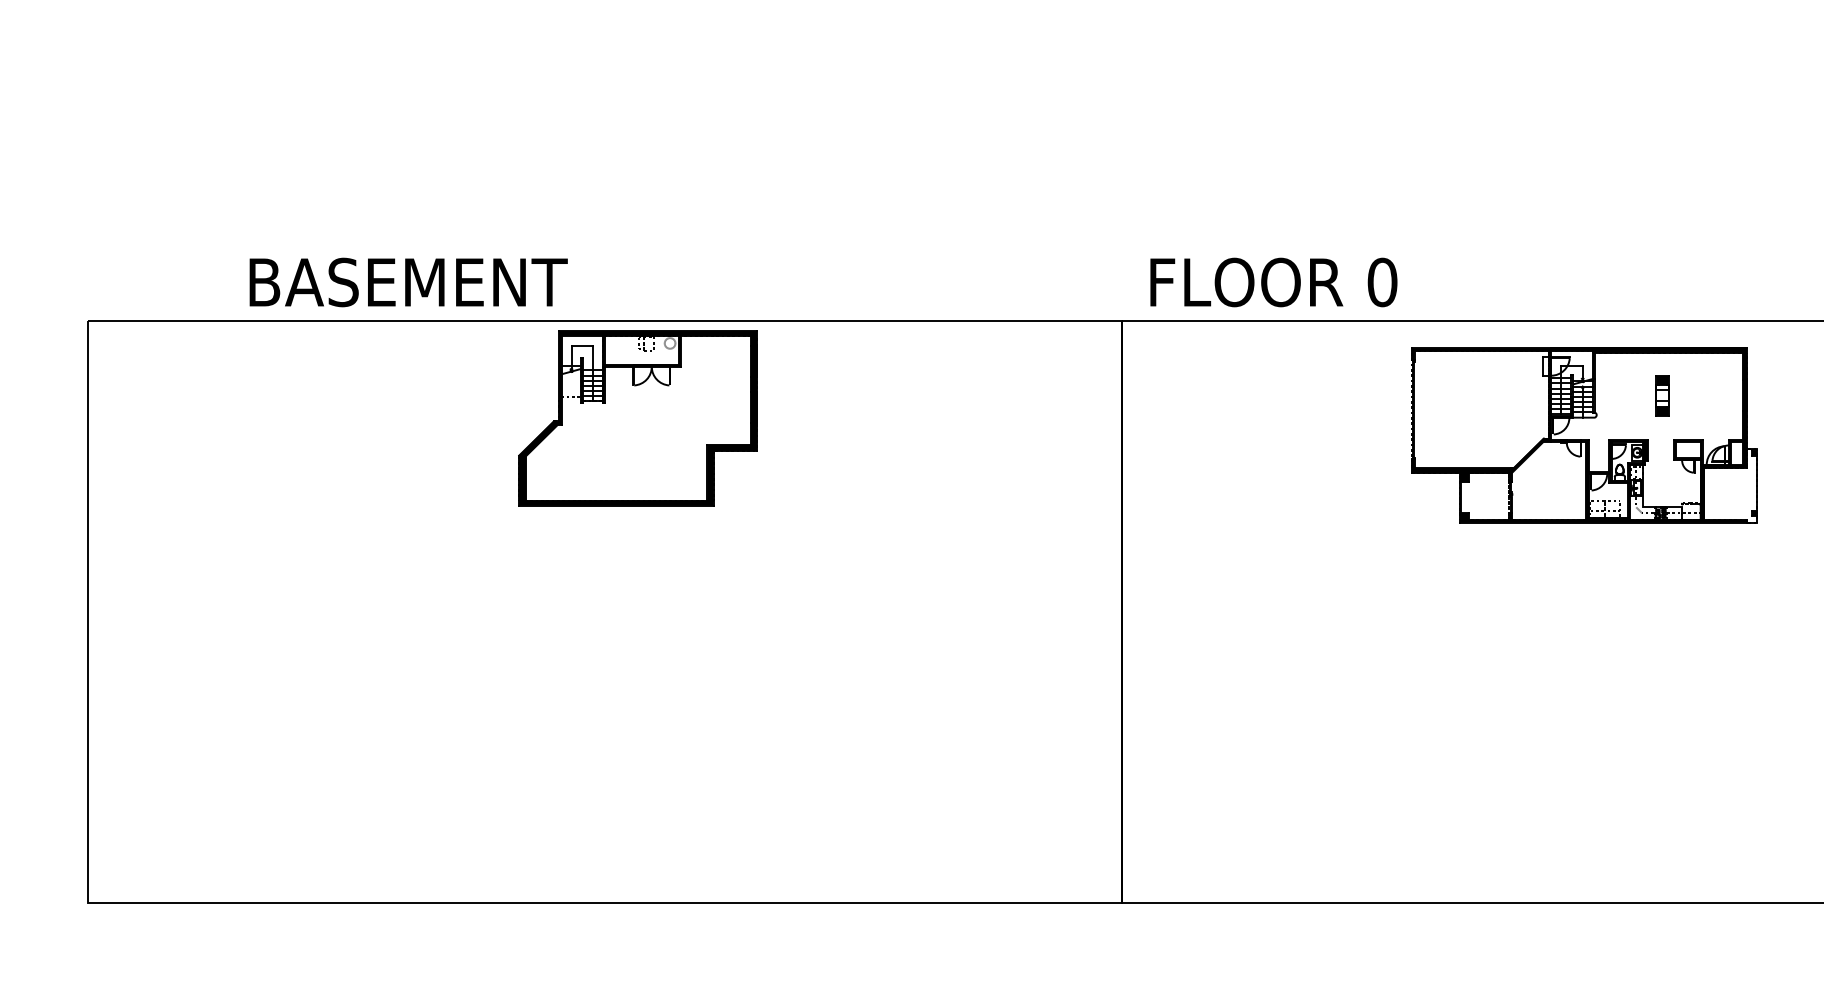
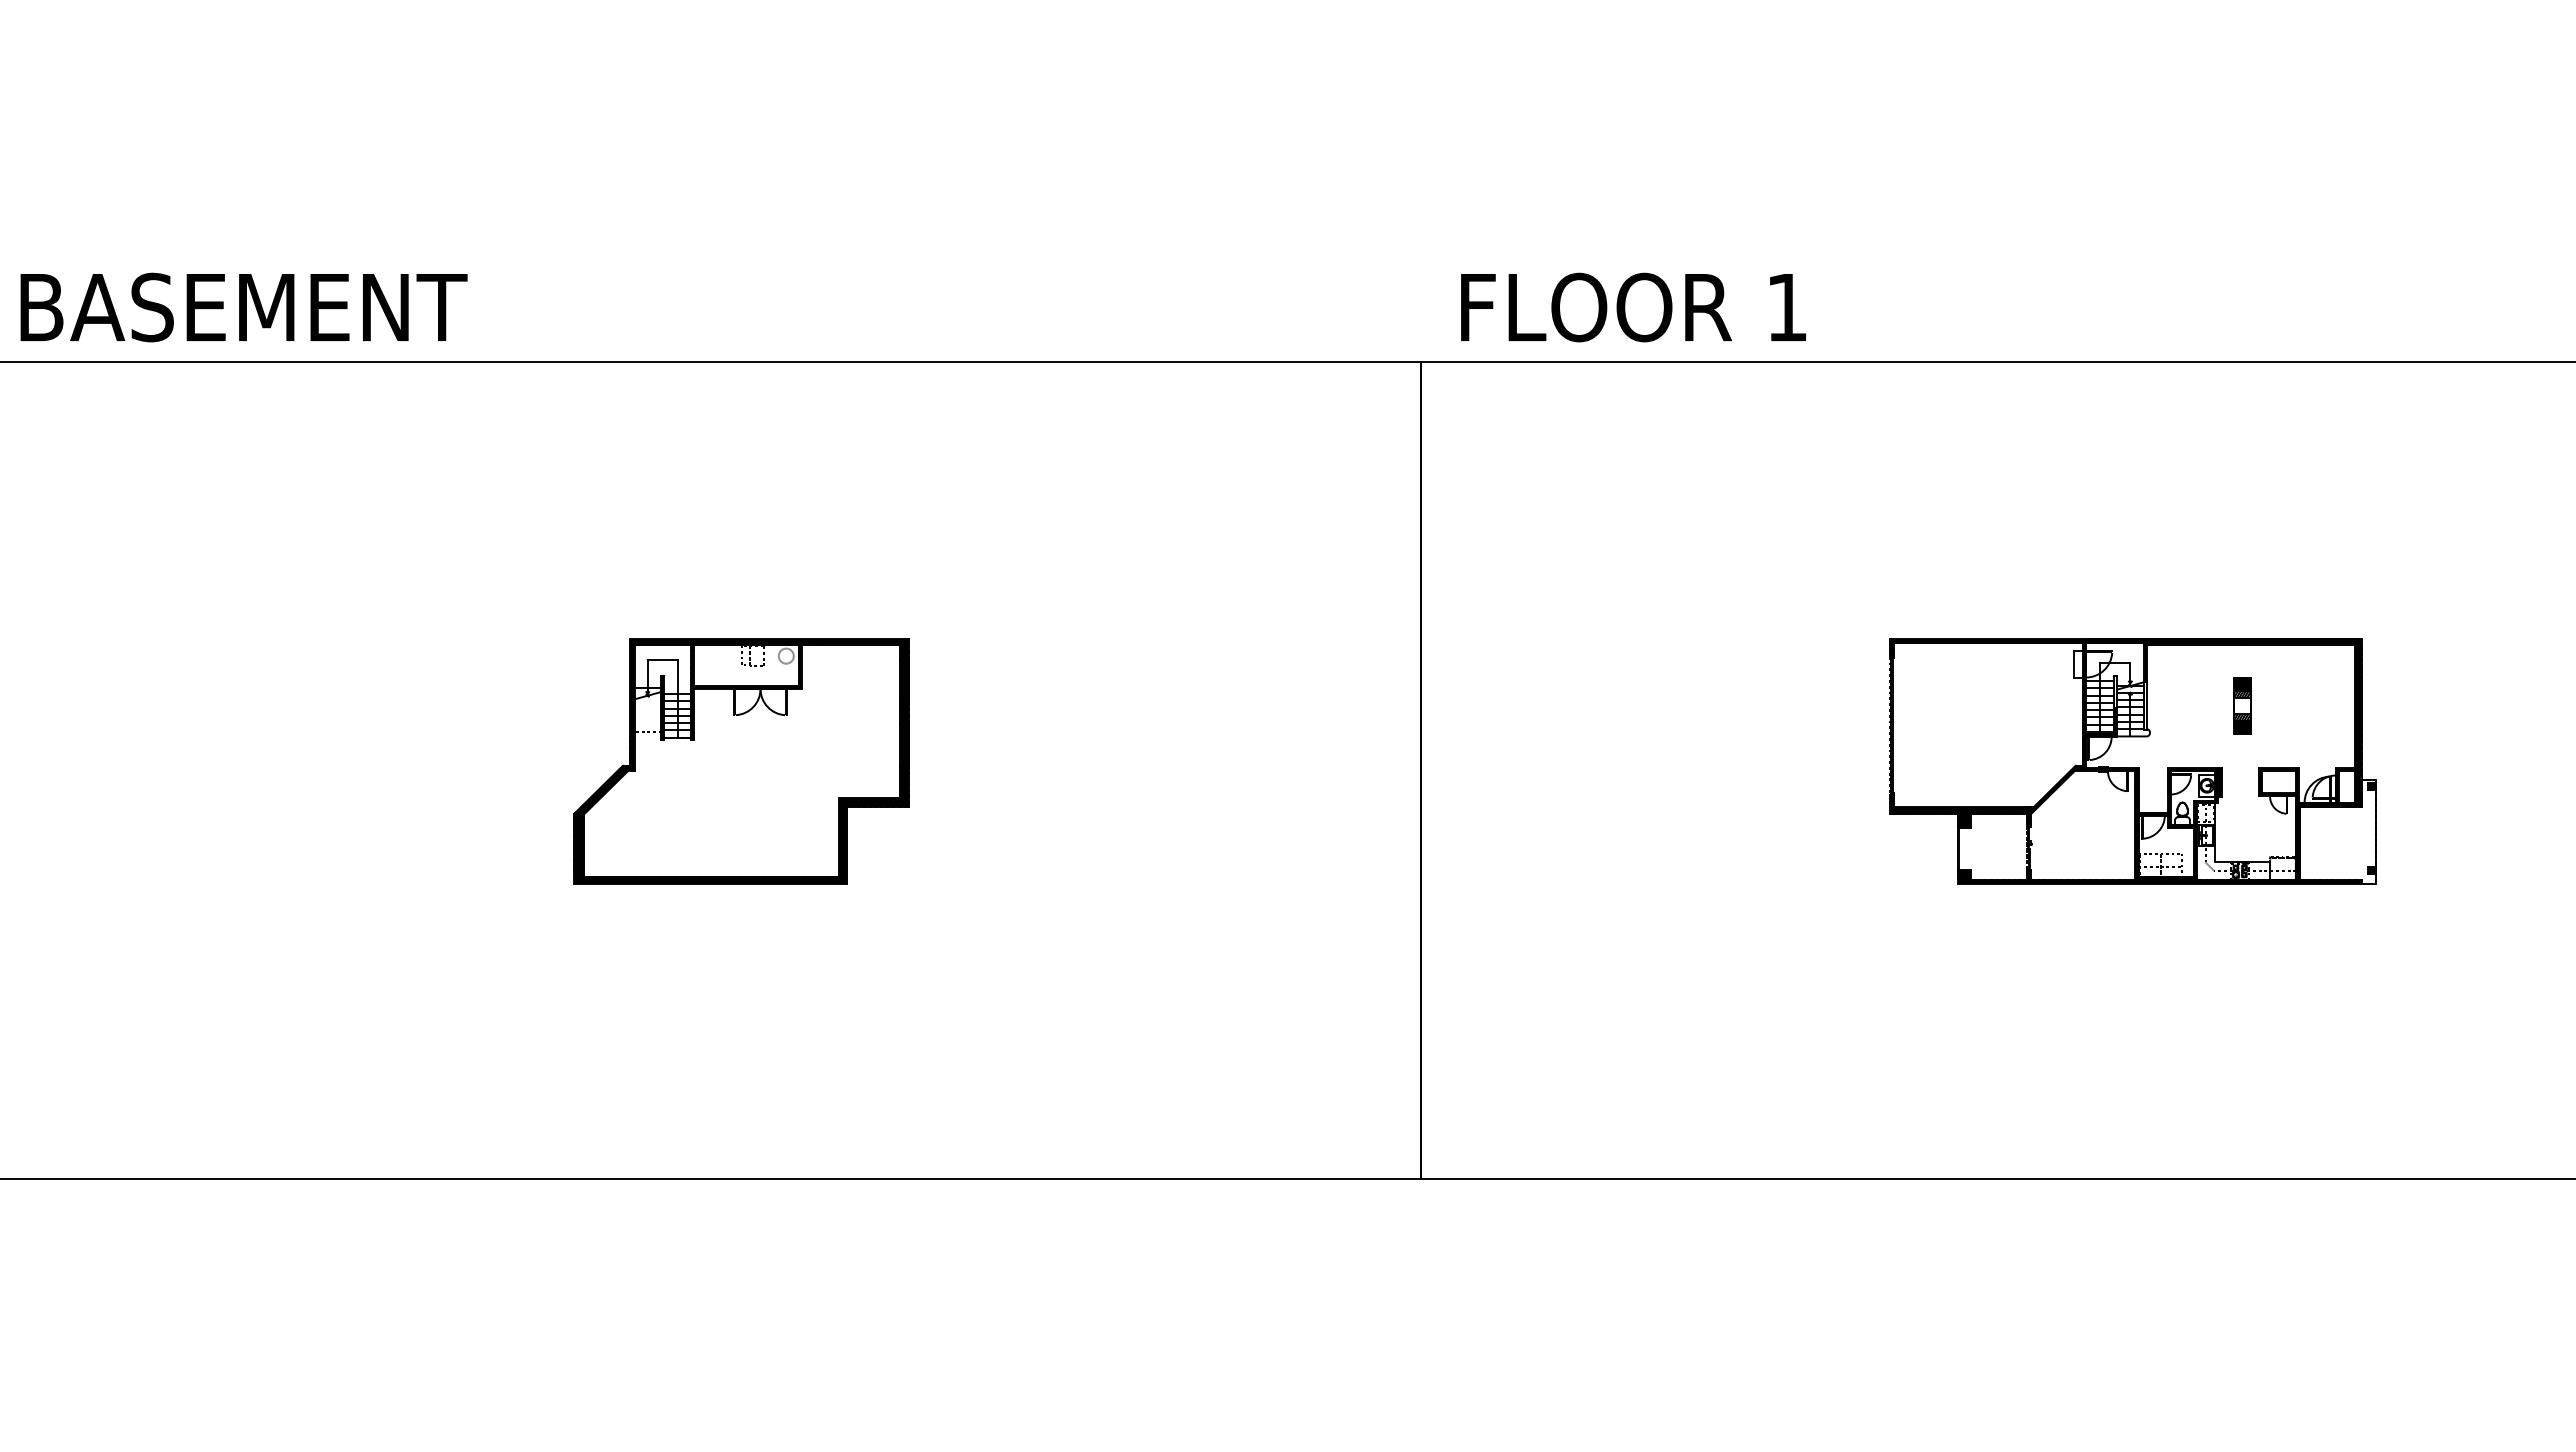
text: (408, 282) -> (243, 307), moved
text: (1382, 282) -> (1787, 307), 0 -> 1
part: (638, 418) -> (741, 761), moved
part: (1584, 435) -> (2132, 761), moved

